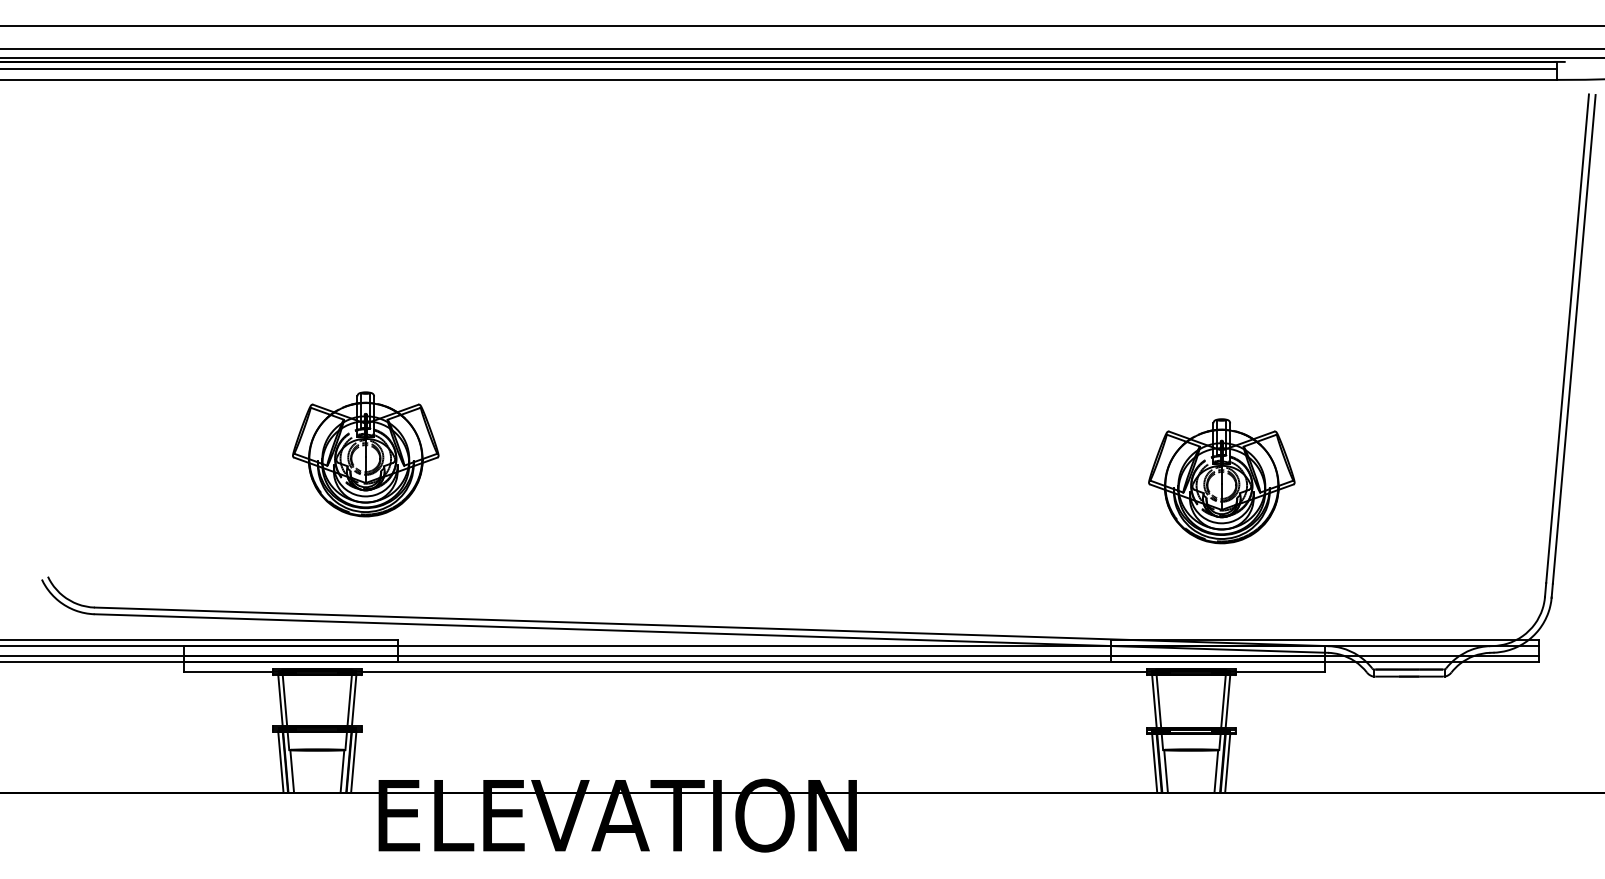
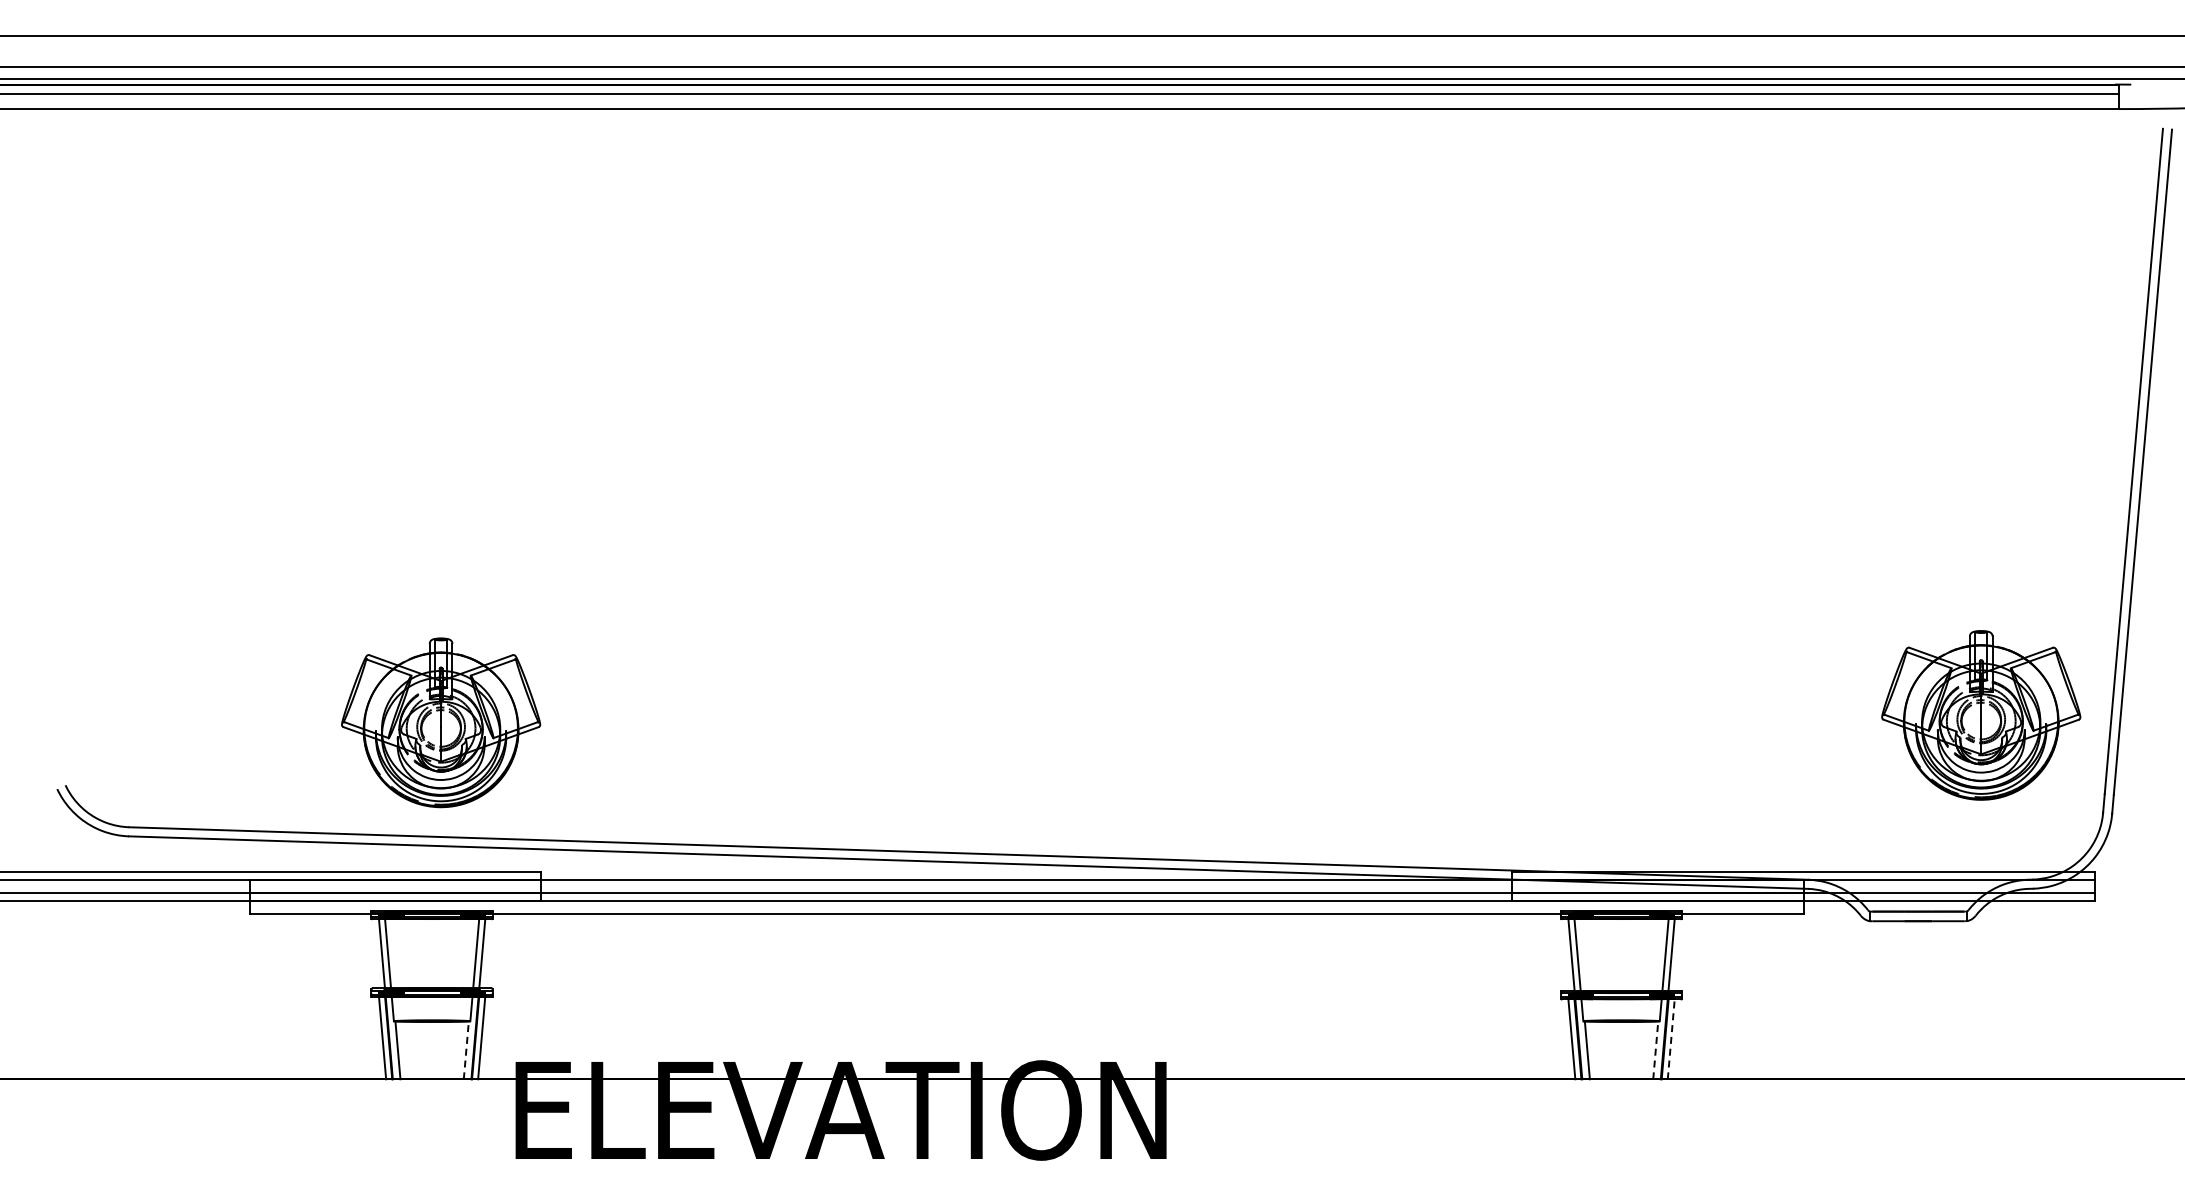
part: (366, 454) -> (441, 722), moved
part: (1222, 481) -> (1981, 715), moved
line: (1227, 763) -> (1671, 1039), solid -> dashed
line: (342, 770) -> (466, 1049), solid -> dashed
line: (1216, 770) -> (1655, 1049), solid -> dashed

